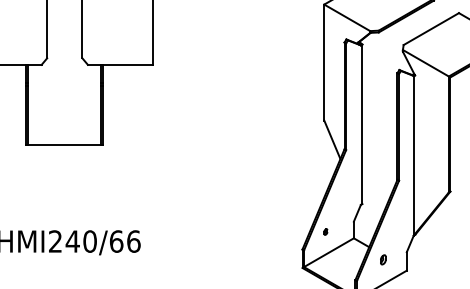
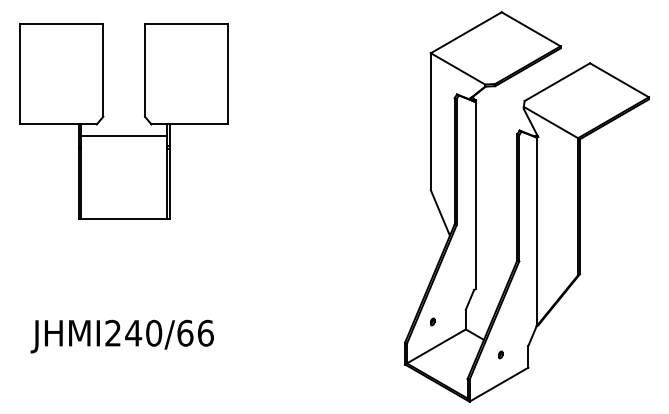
line: (65, 75) -> (124, 136), added
part: (383, 259) -> (500, 354), size x0.62

